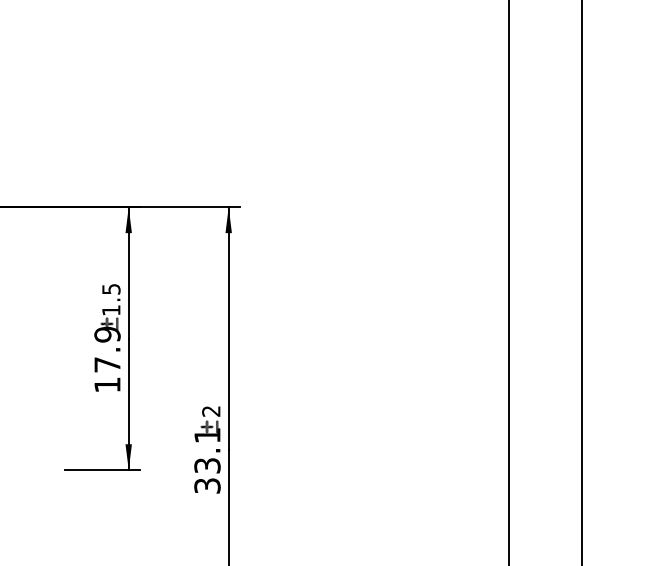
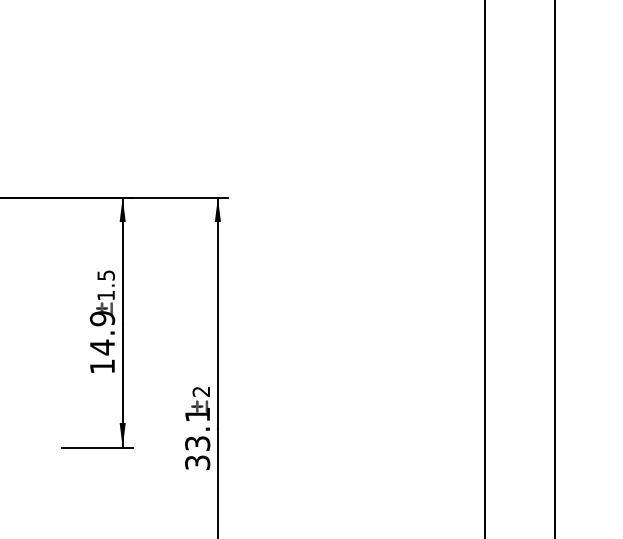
text: (107, 364) -> (102, 347), 17.9 -> 14.9

